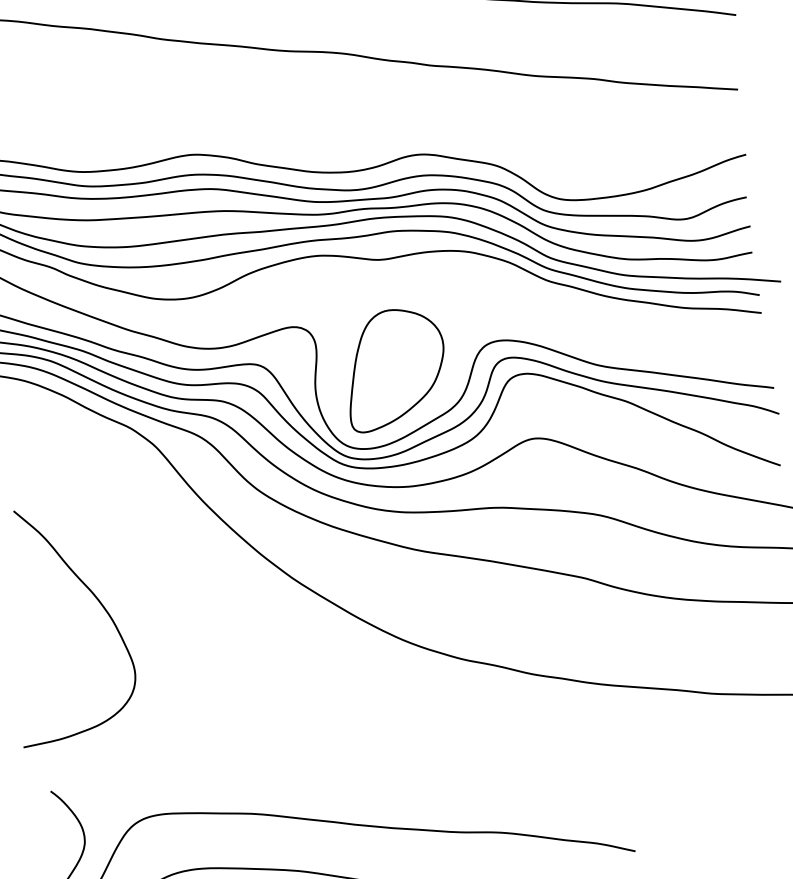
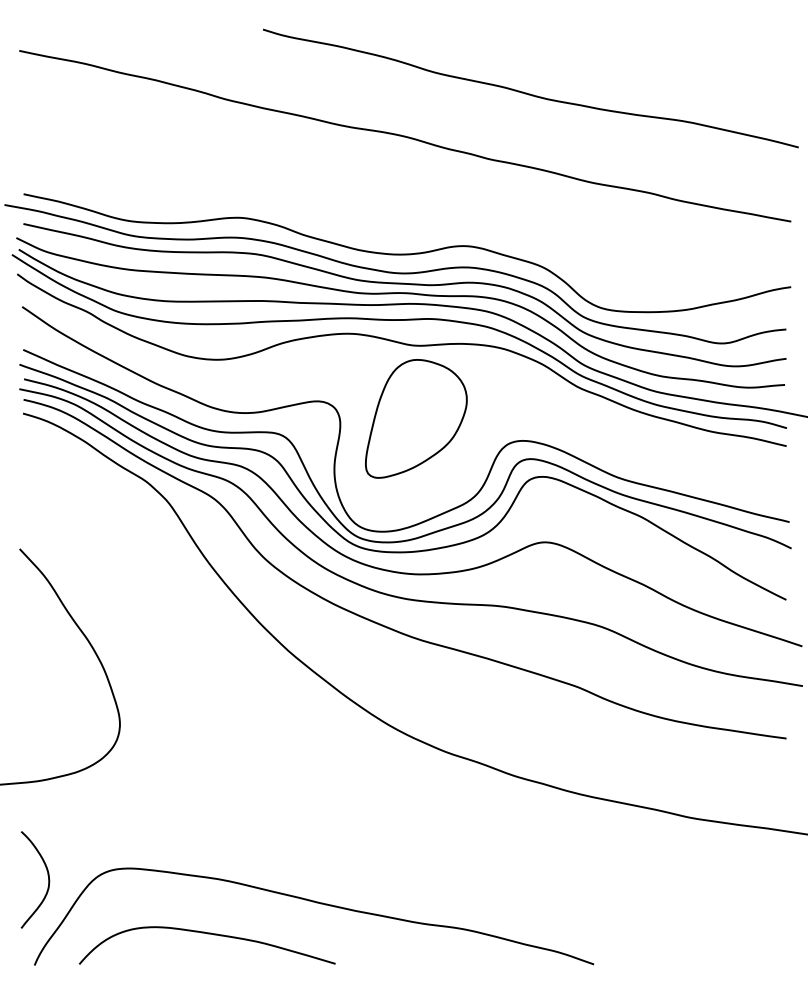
part: (395, 368) -> (416, 418), moved

